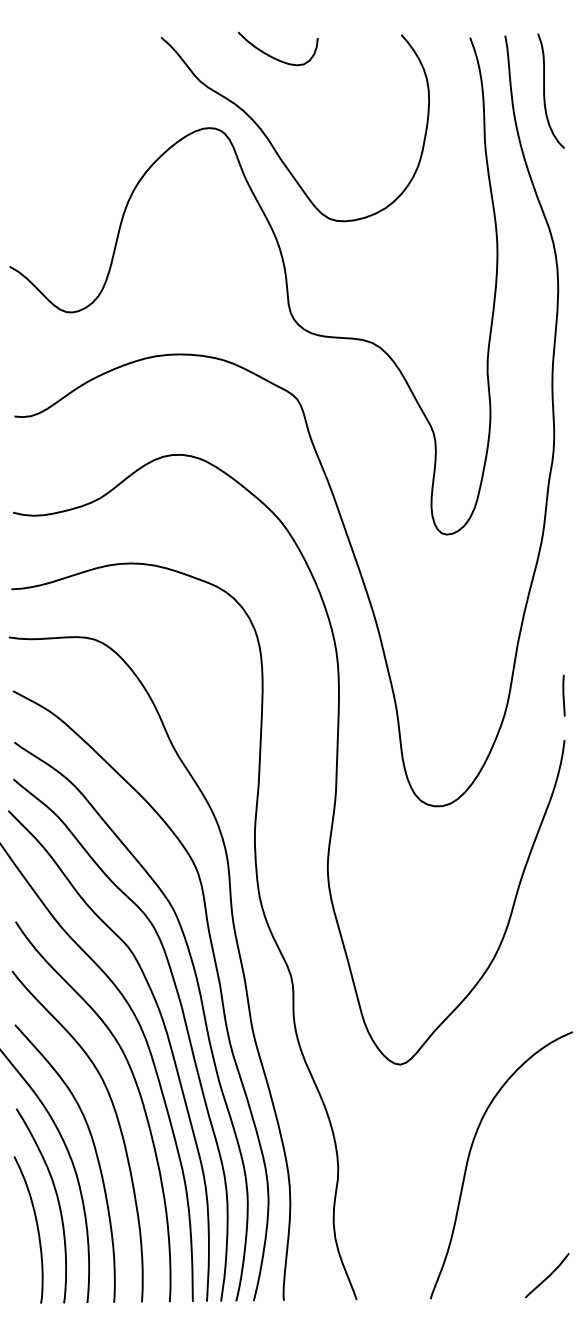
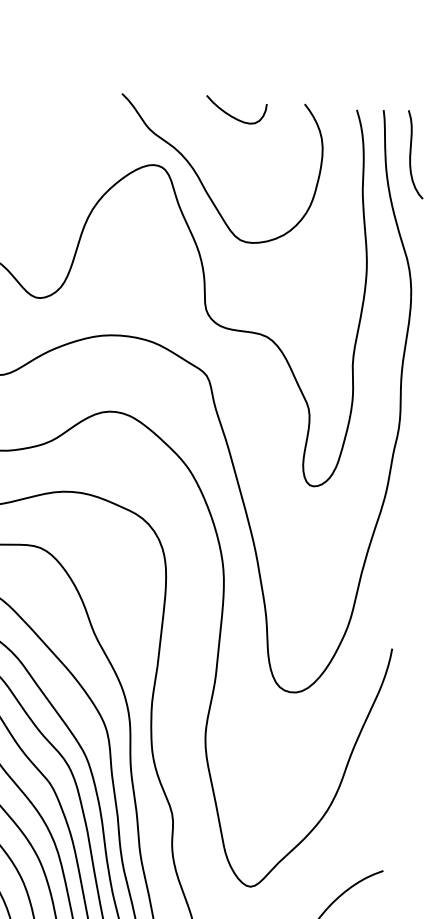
curve: (275, 57) -> (233, 116), moved
line: (563, 695) -> (393, 614), removed

